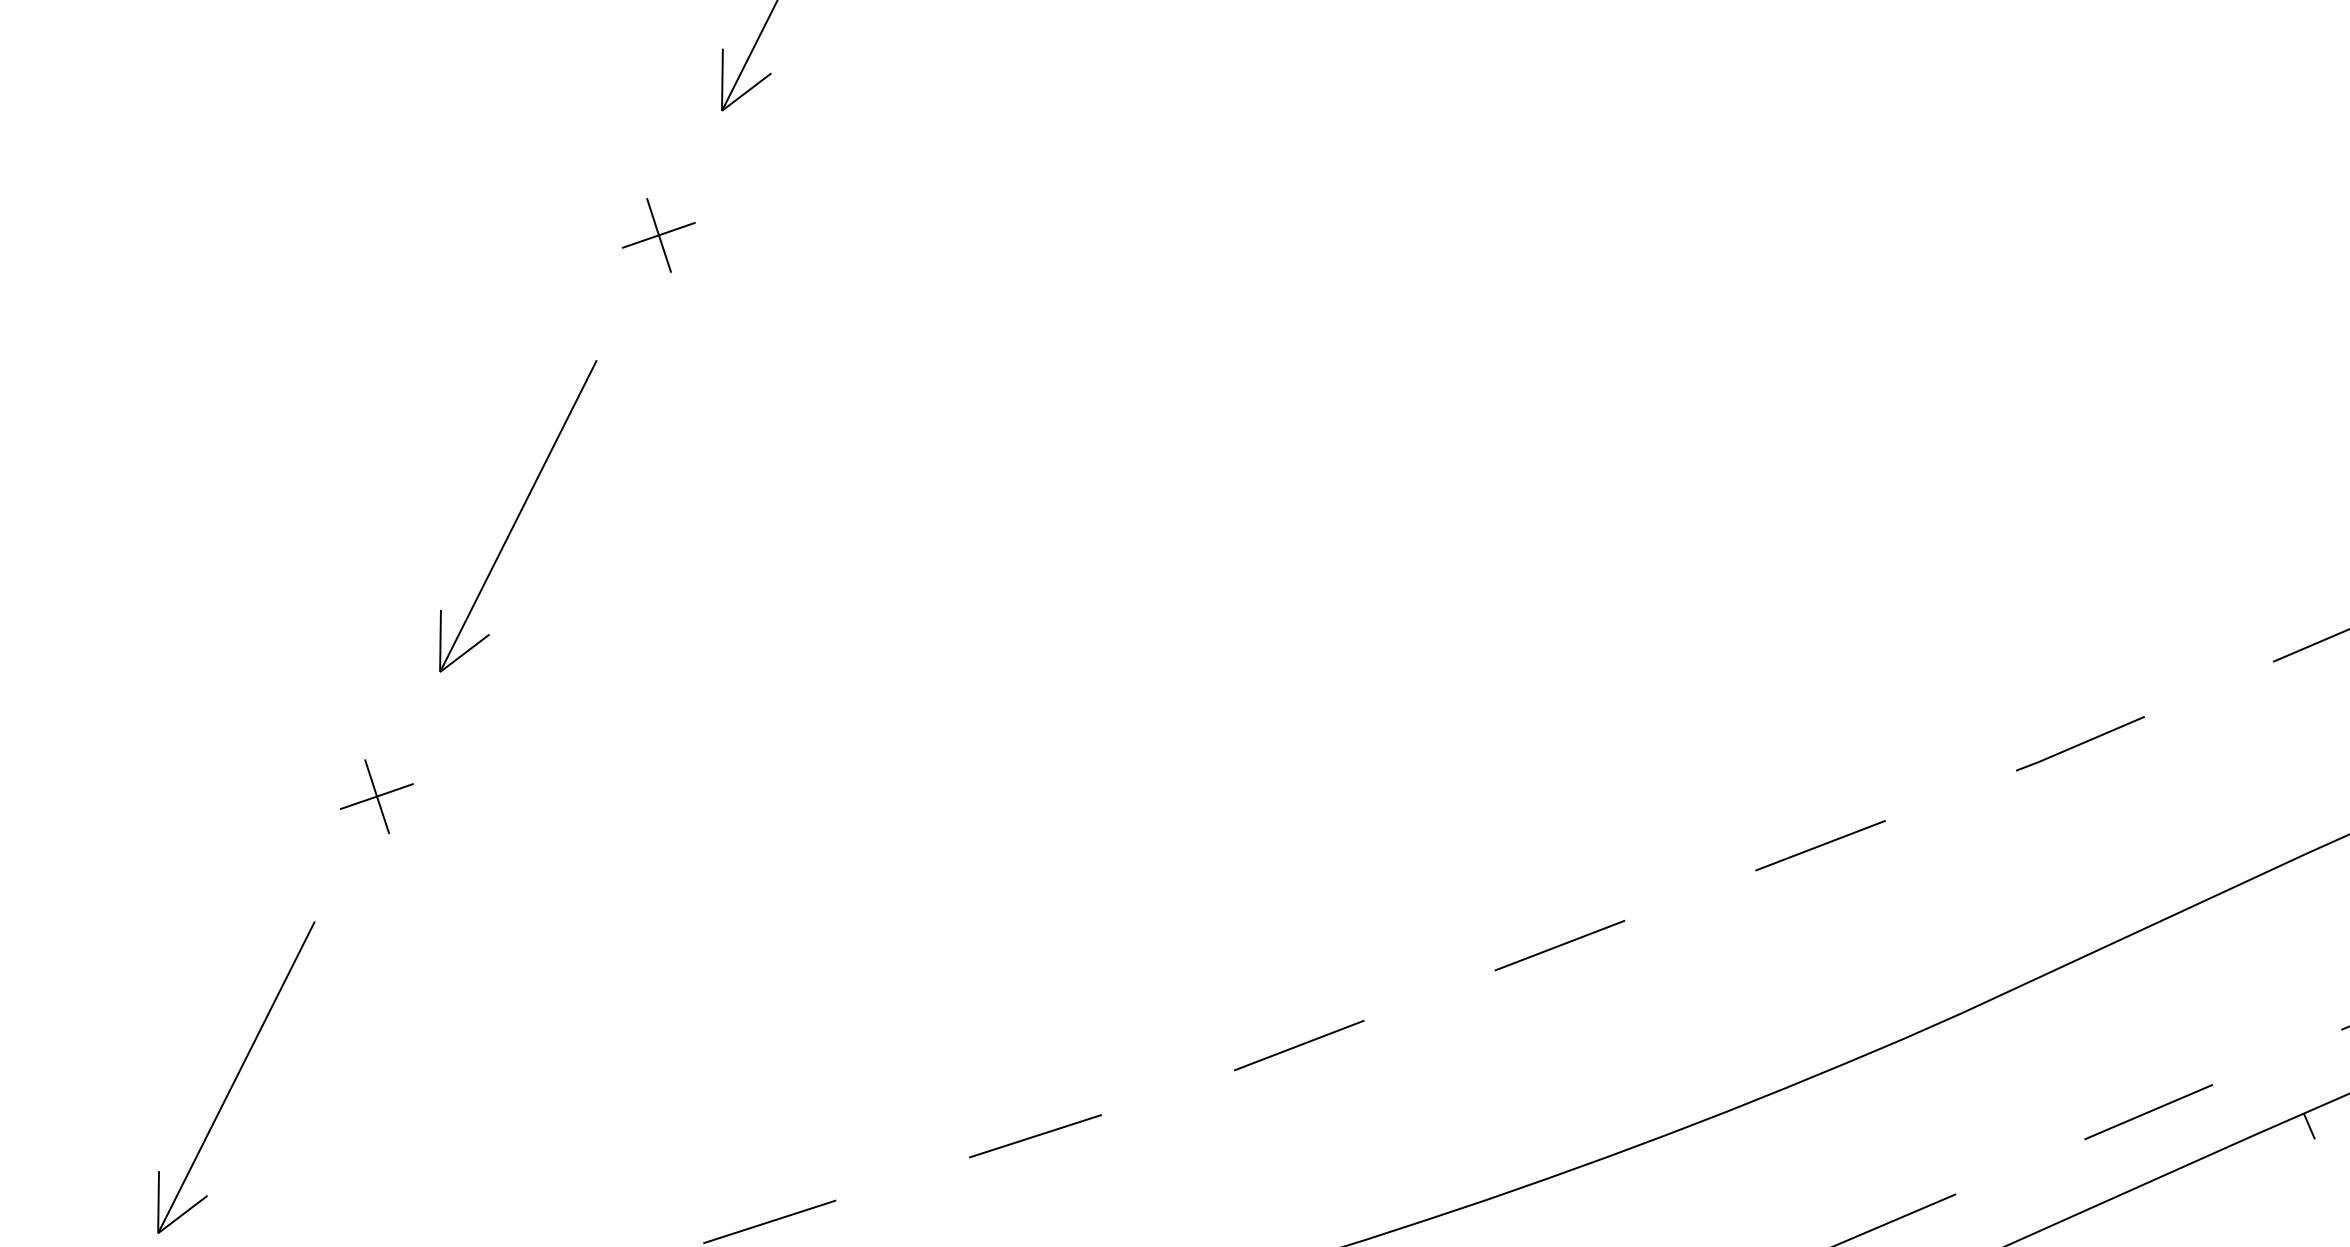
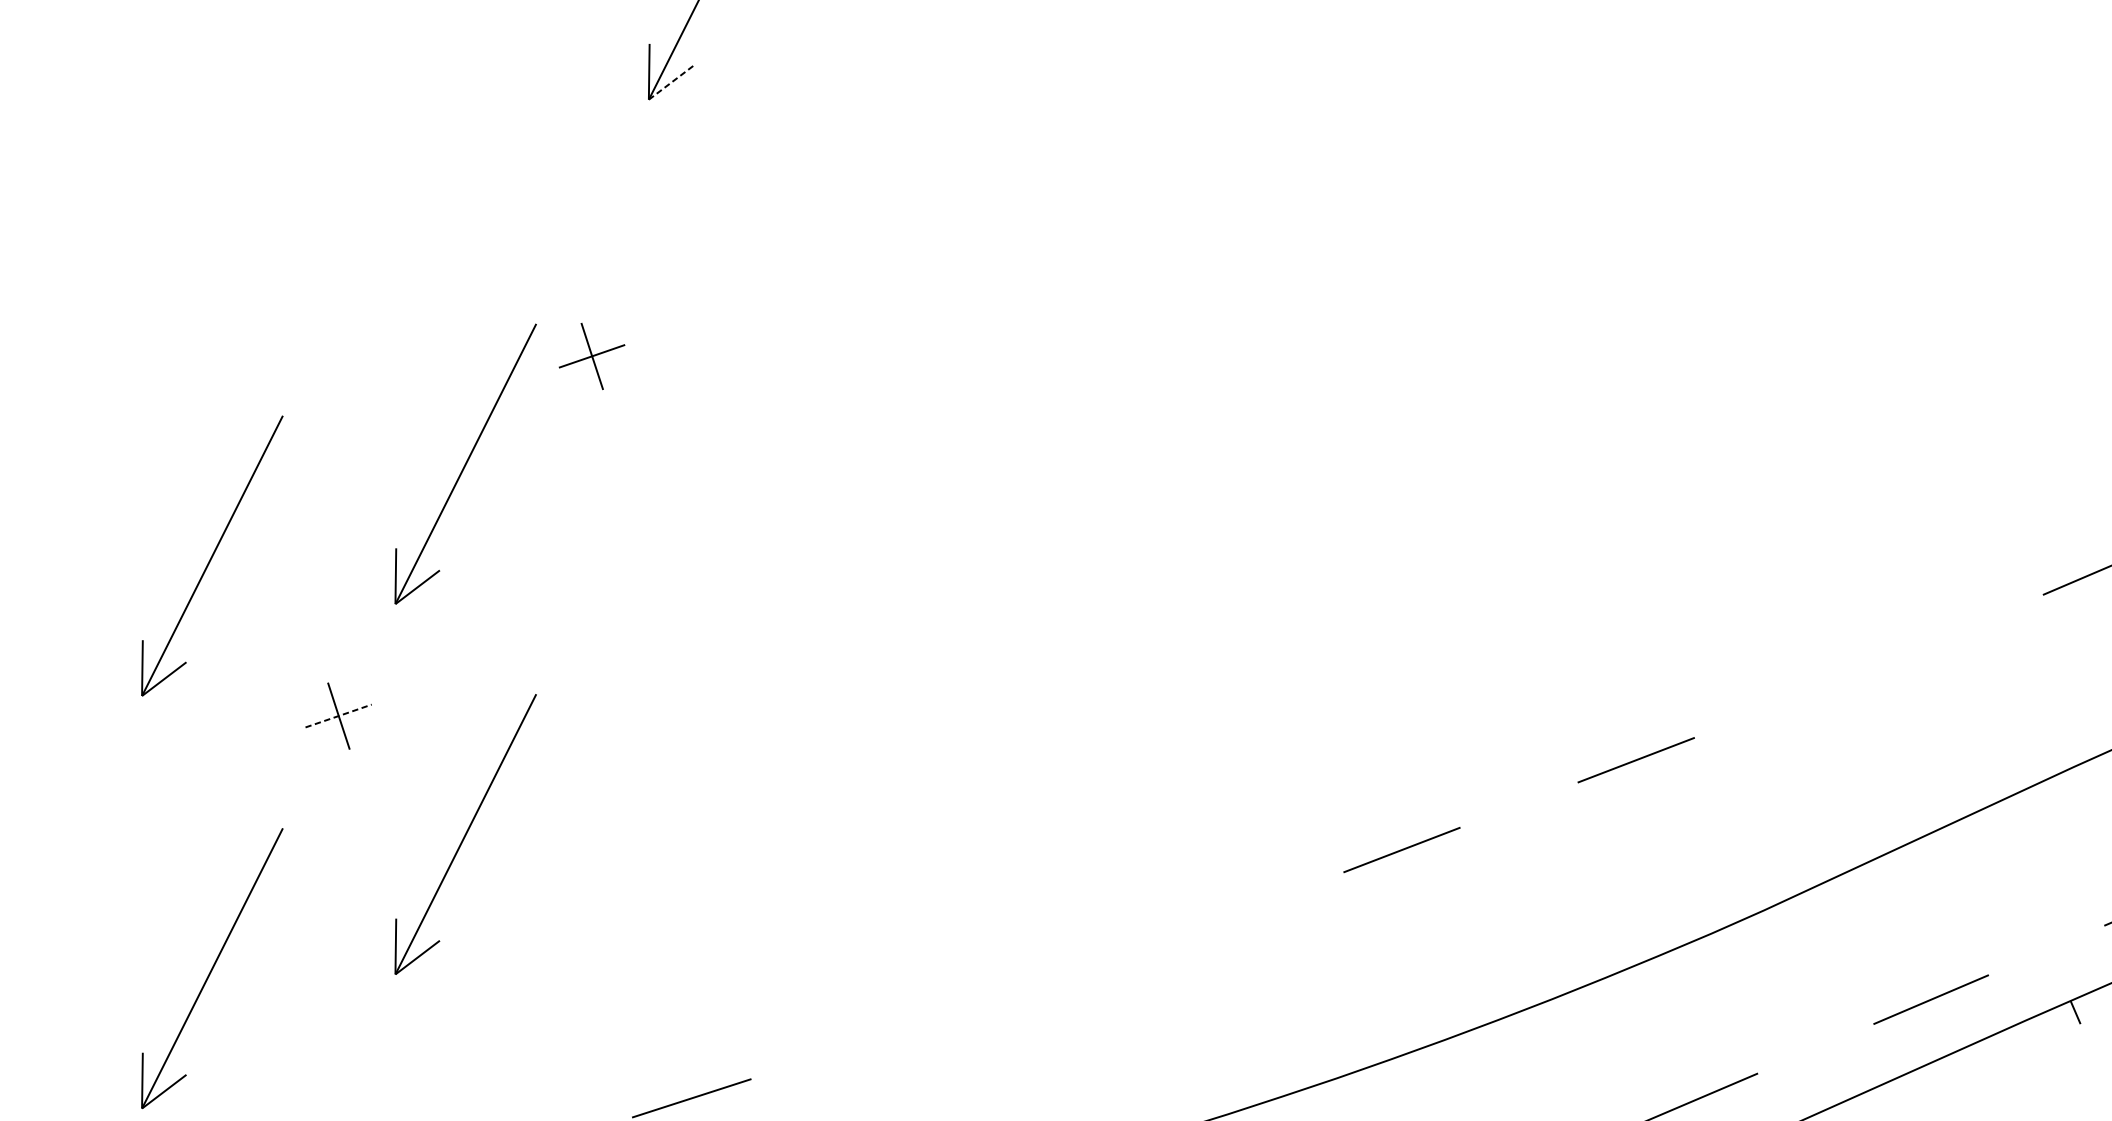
line: (747, 91) -> (671, 82), solid -> dashed
part: (658, 235) -> (591, 356), moved
part: (236, 618) -> (212, 556), added
line: (2080, 743) -> (1869, 668), removed
line: (377, 796) -> (339, 715), solid -> dashed
part: (518, 928) -> (465, 834), added
line: (1299, 1045) -> (1167, 939), removed
line: (1035, 1136) -> (930, 1021), removed

